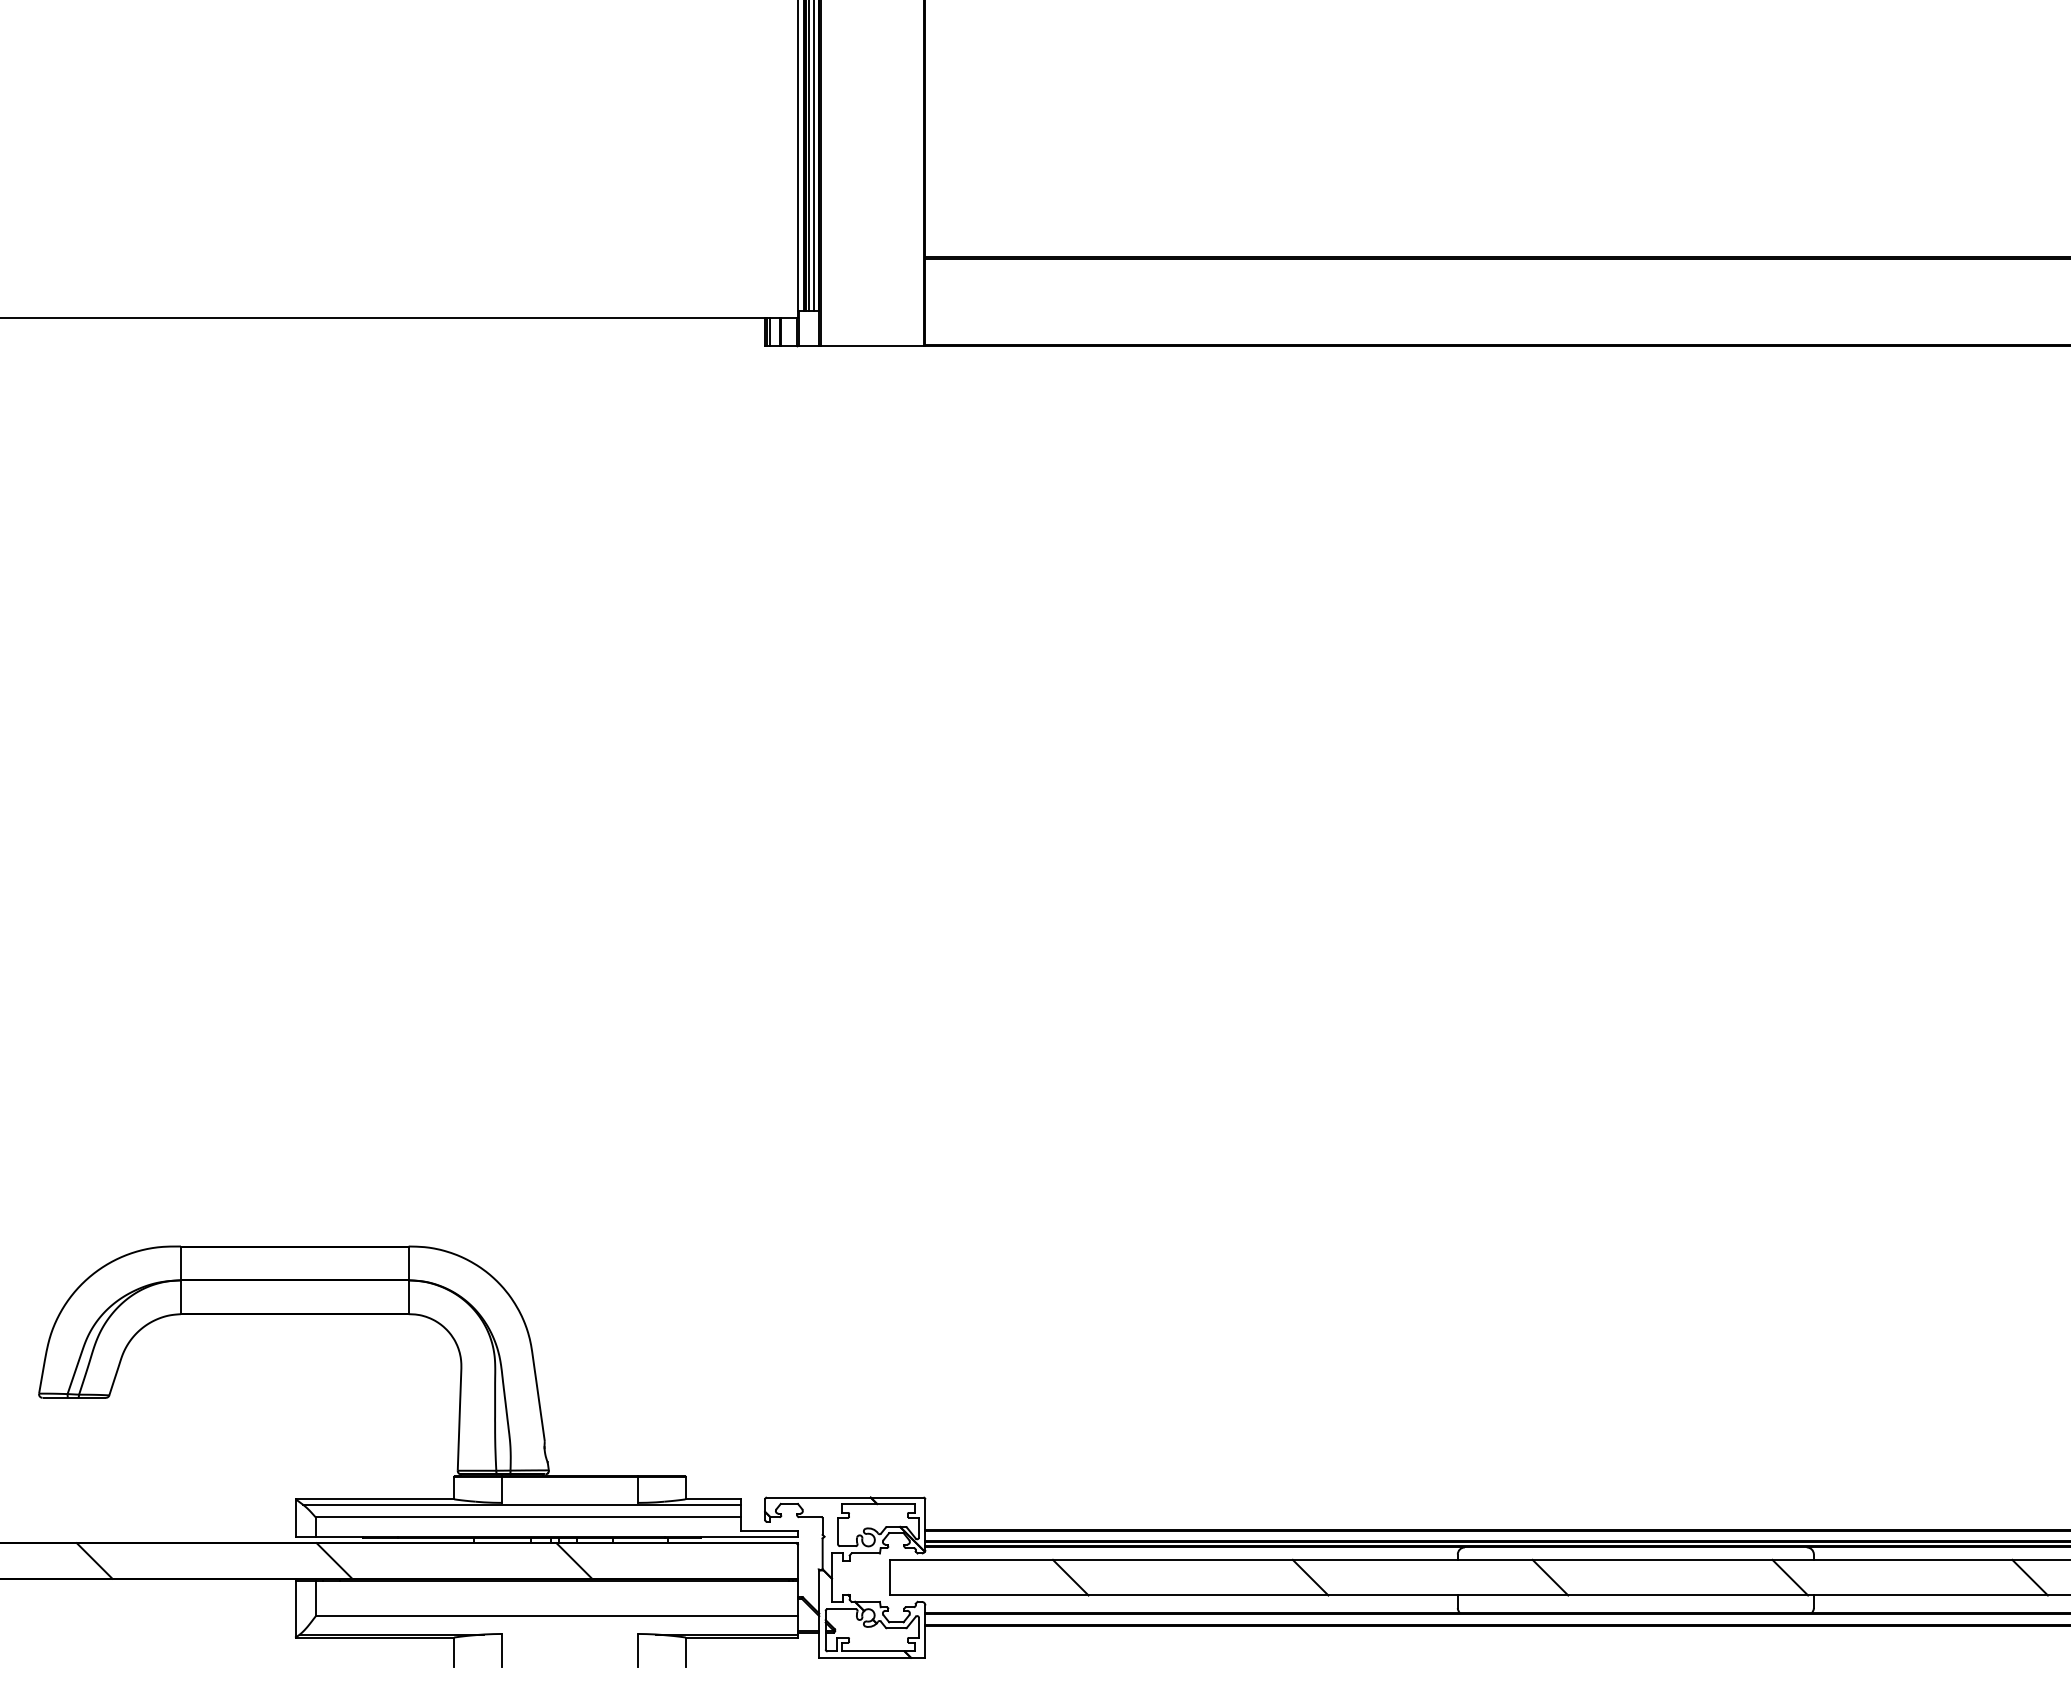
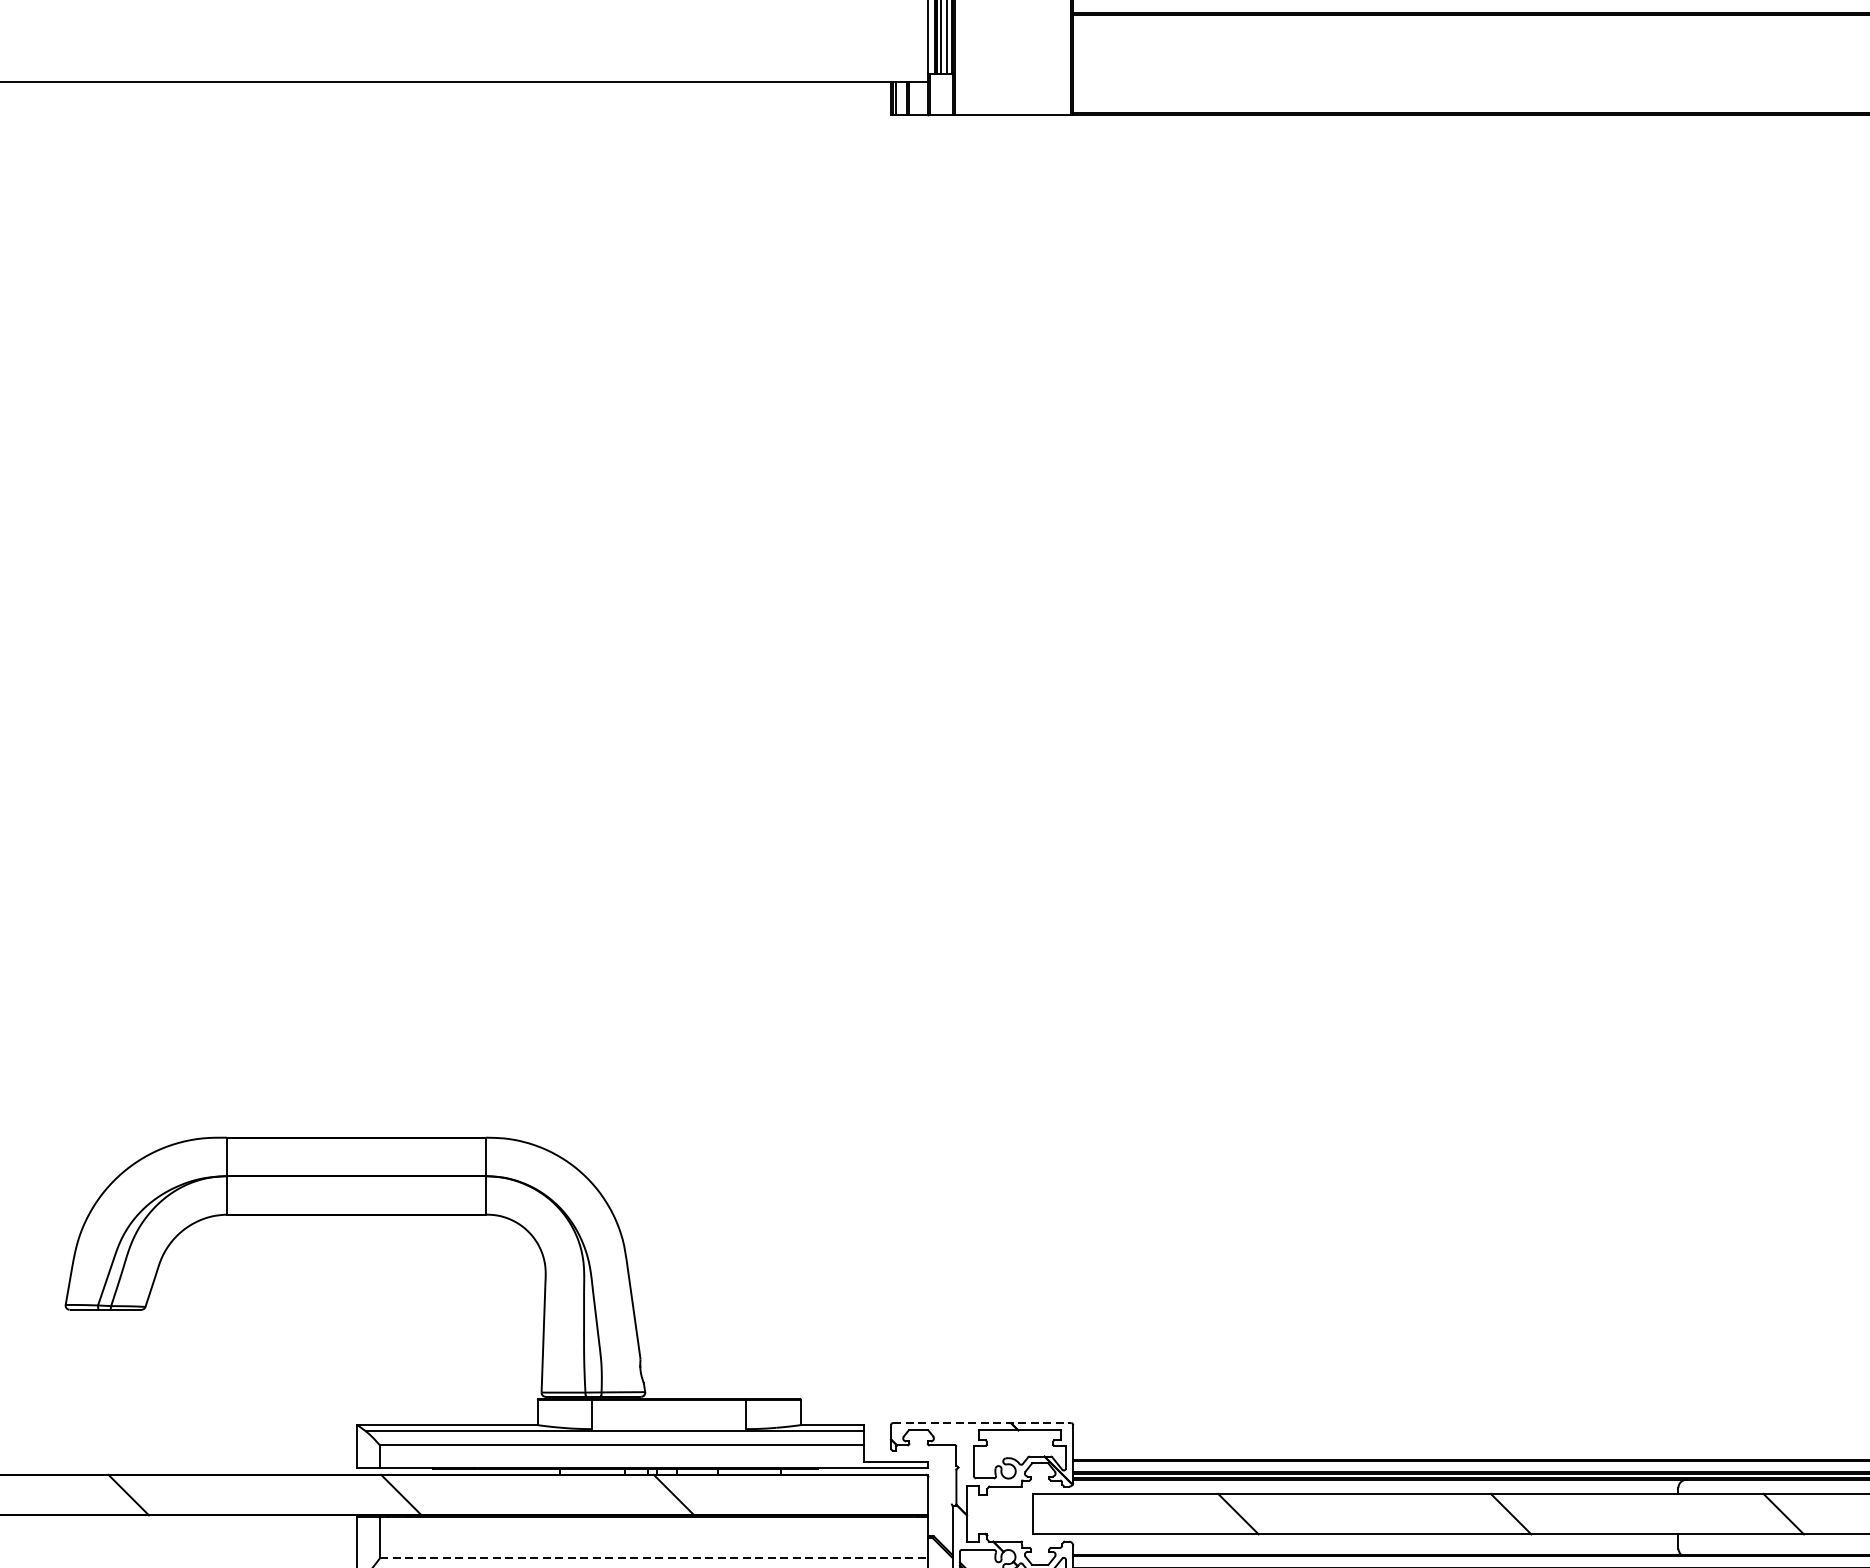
line: (845, 1497) -> (982, 1423), solid -> dashed
line: (557, 1616) -> (654, 1558), solid -> dashed

